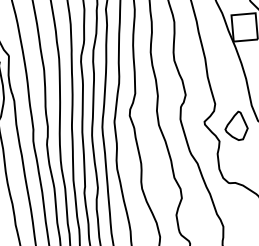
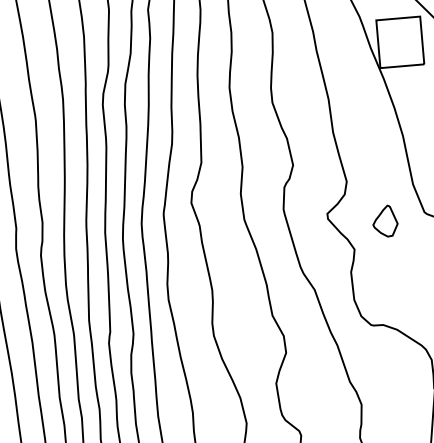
part: (236, 125) -> (385, 220), size x0.6

